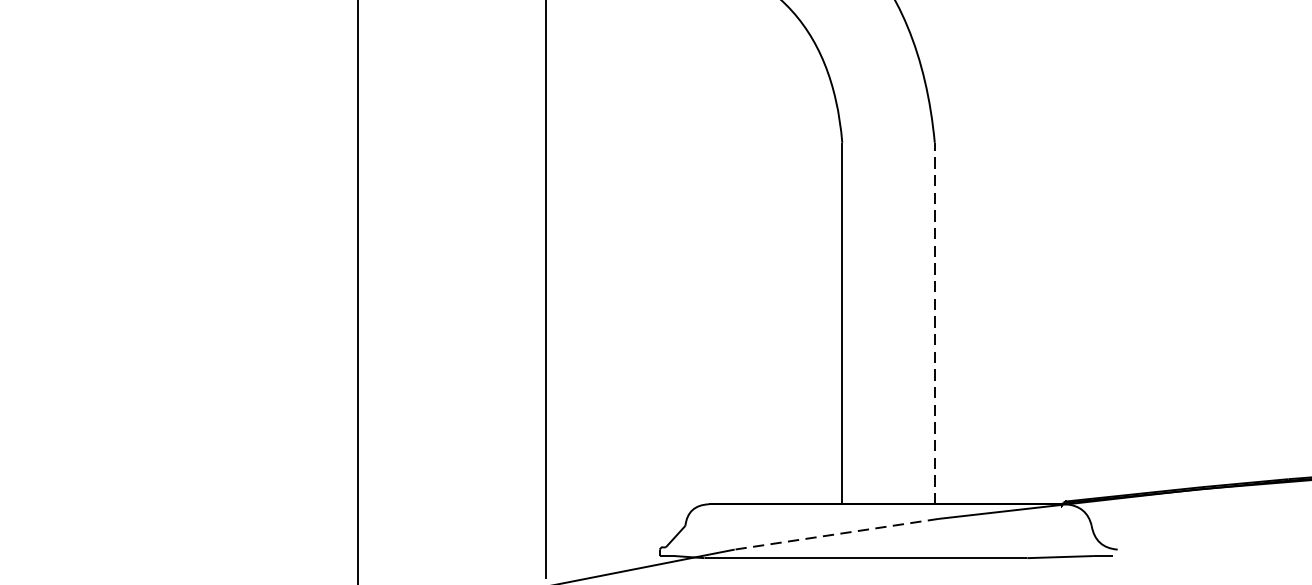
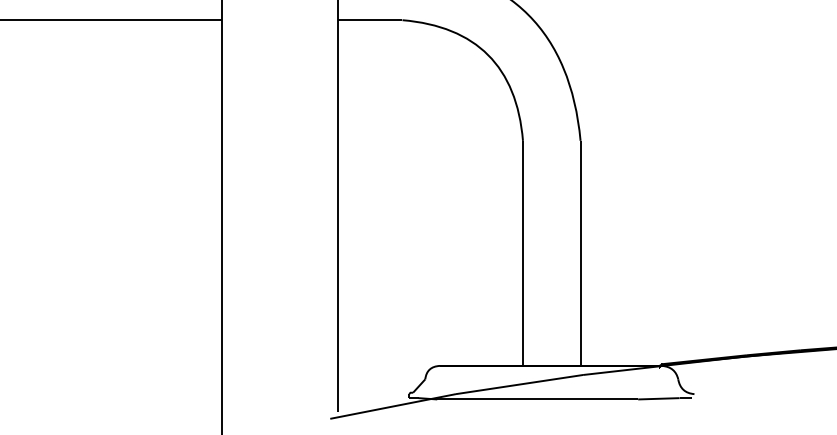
line: (934, 323) -> (580, 253), dashed -> solid
line: (836, 534) -> (519, 384), dashed -> solid

